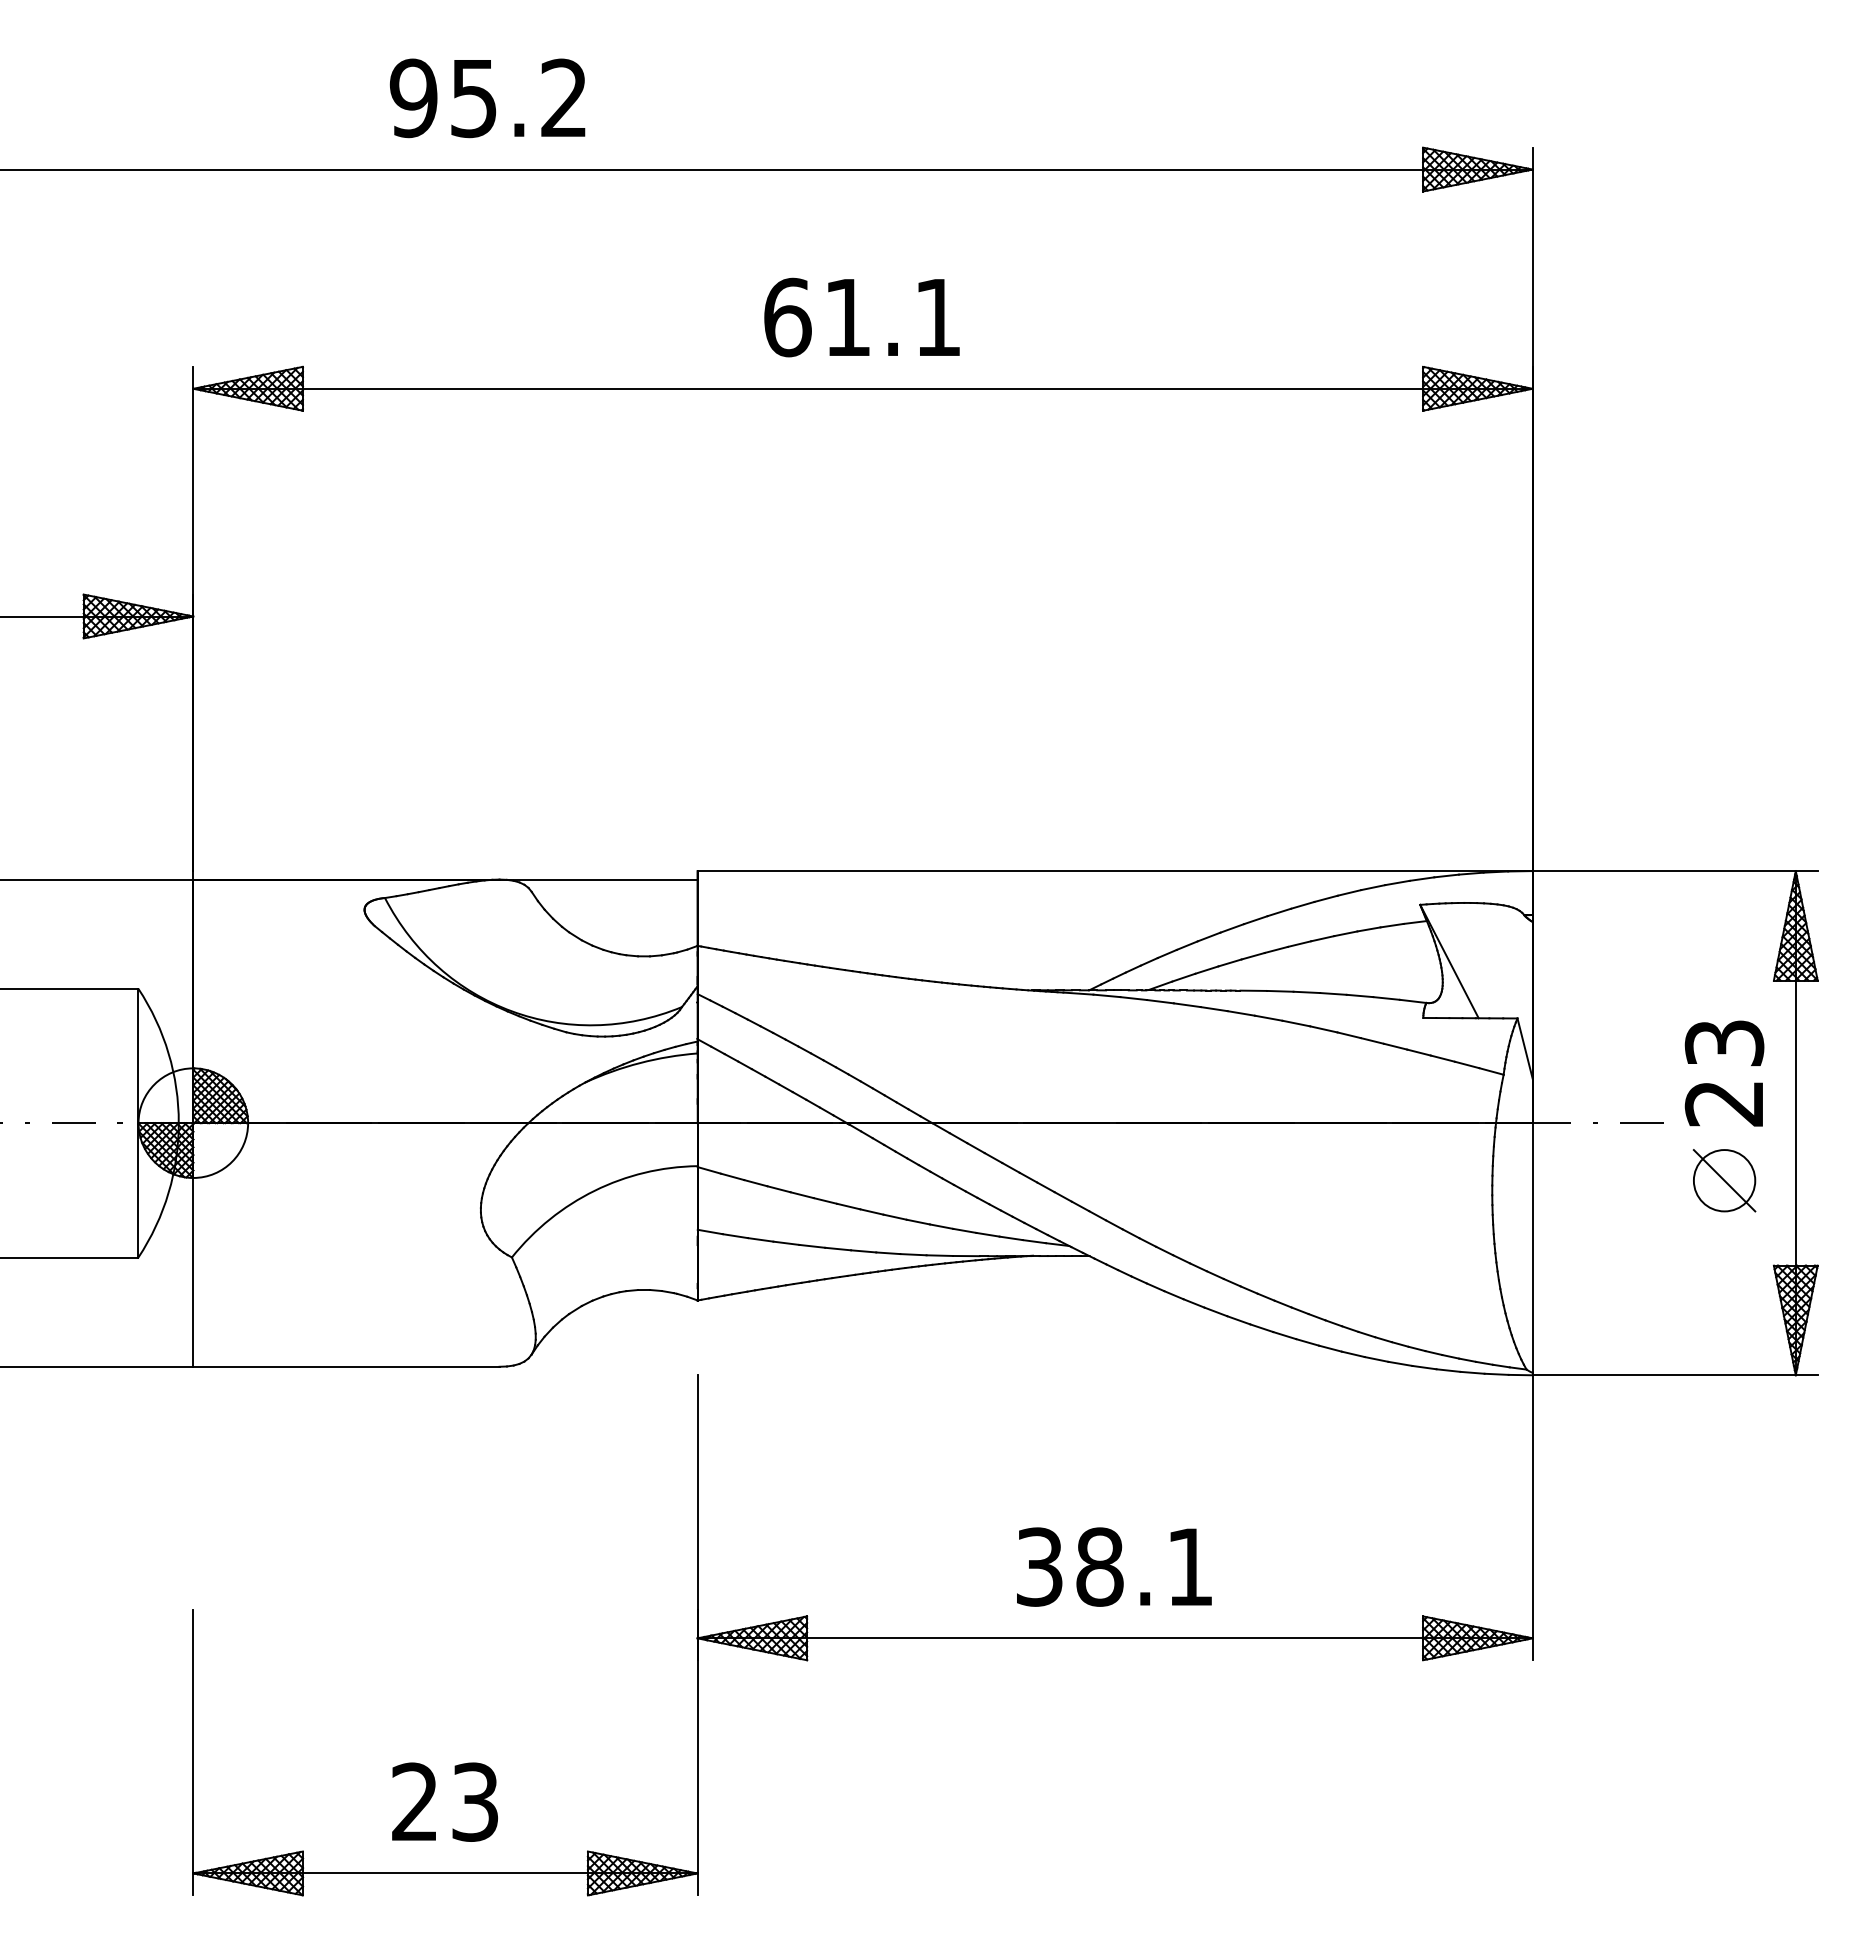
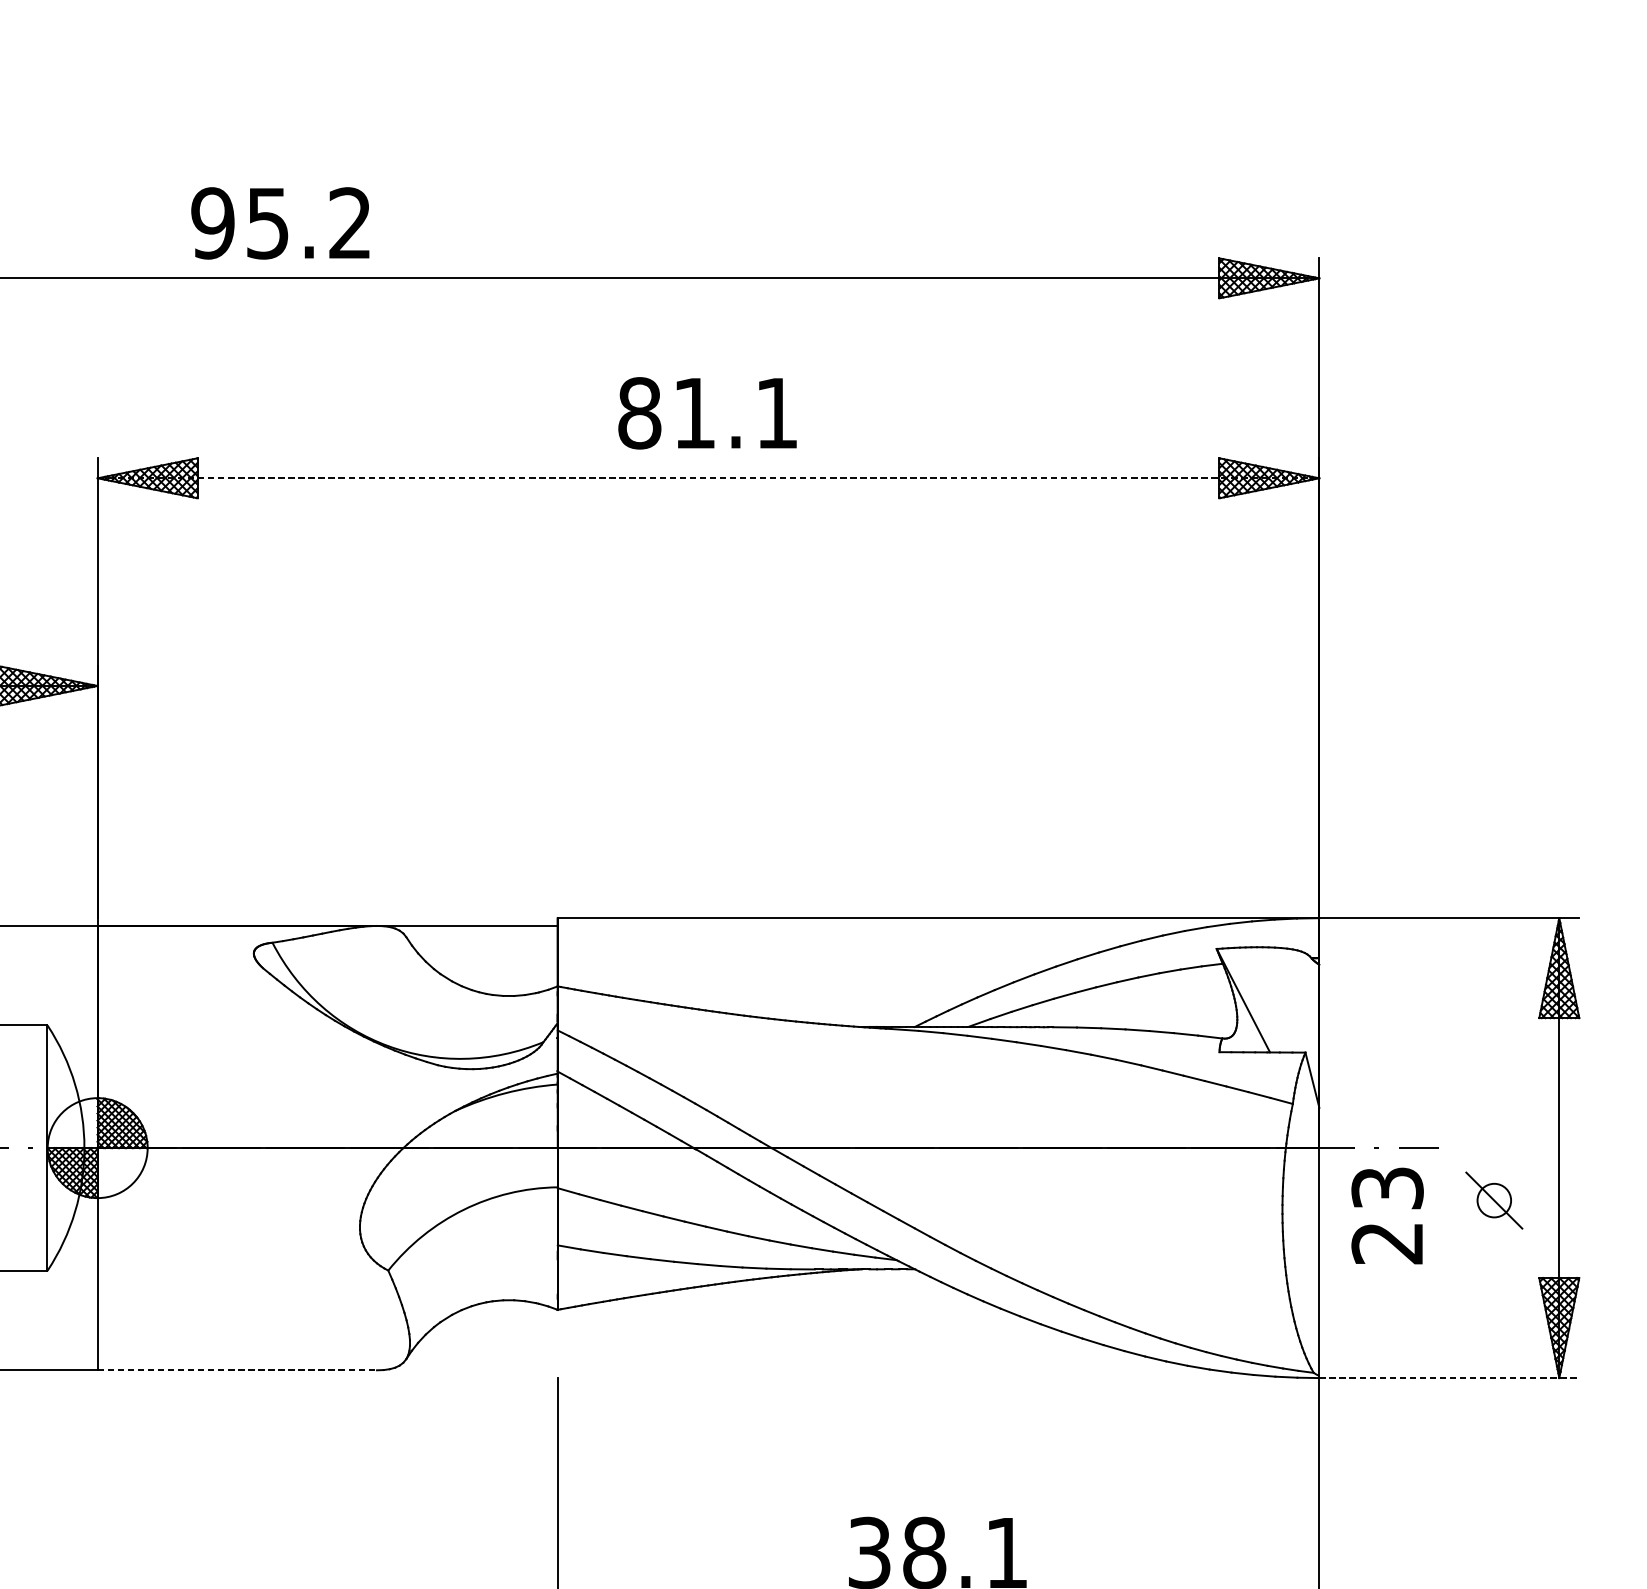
text: (487, 98) -> (280, 223), moved
text: (787, 317) -> (639, 413), 61.1 -> 81.1
line: (863, 388) -> (708, 478), solid -> dashed
text: (1724, 1073) -> (1387, 1215), moved
circle: (1724, 1180) -> (1494, 1200), size x0.6
line: (346, 1366) -> (237, 1370), solid -> dashed
line: (1675, 1375) -> (1449, 1378), solid -> dashed

